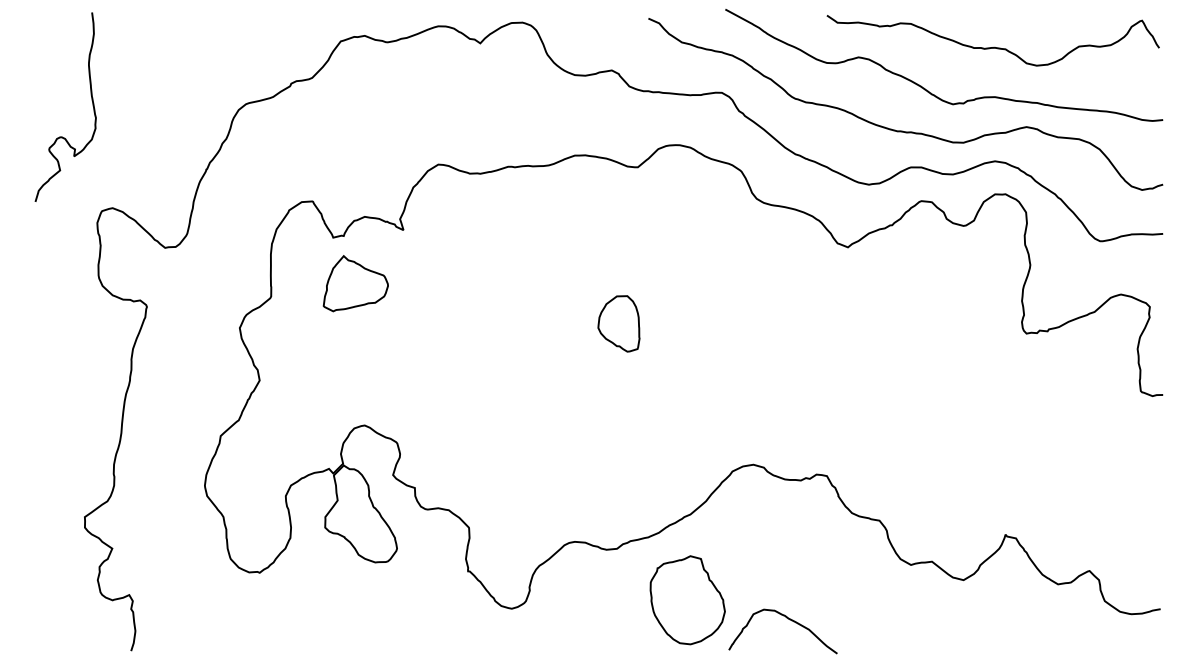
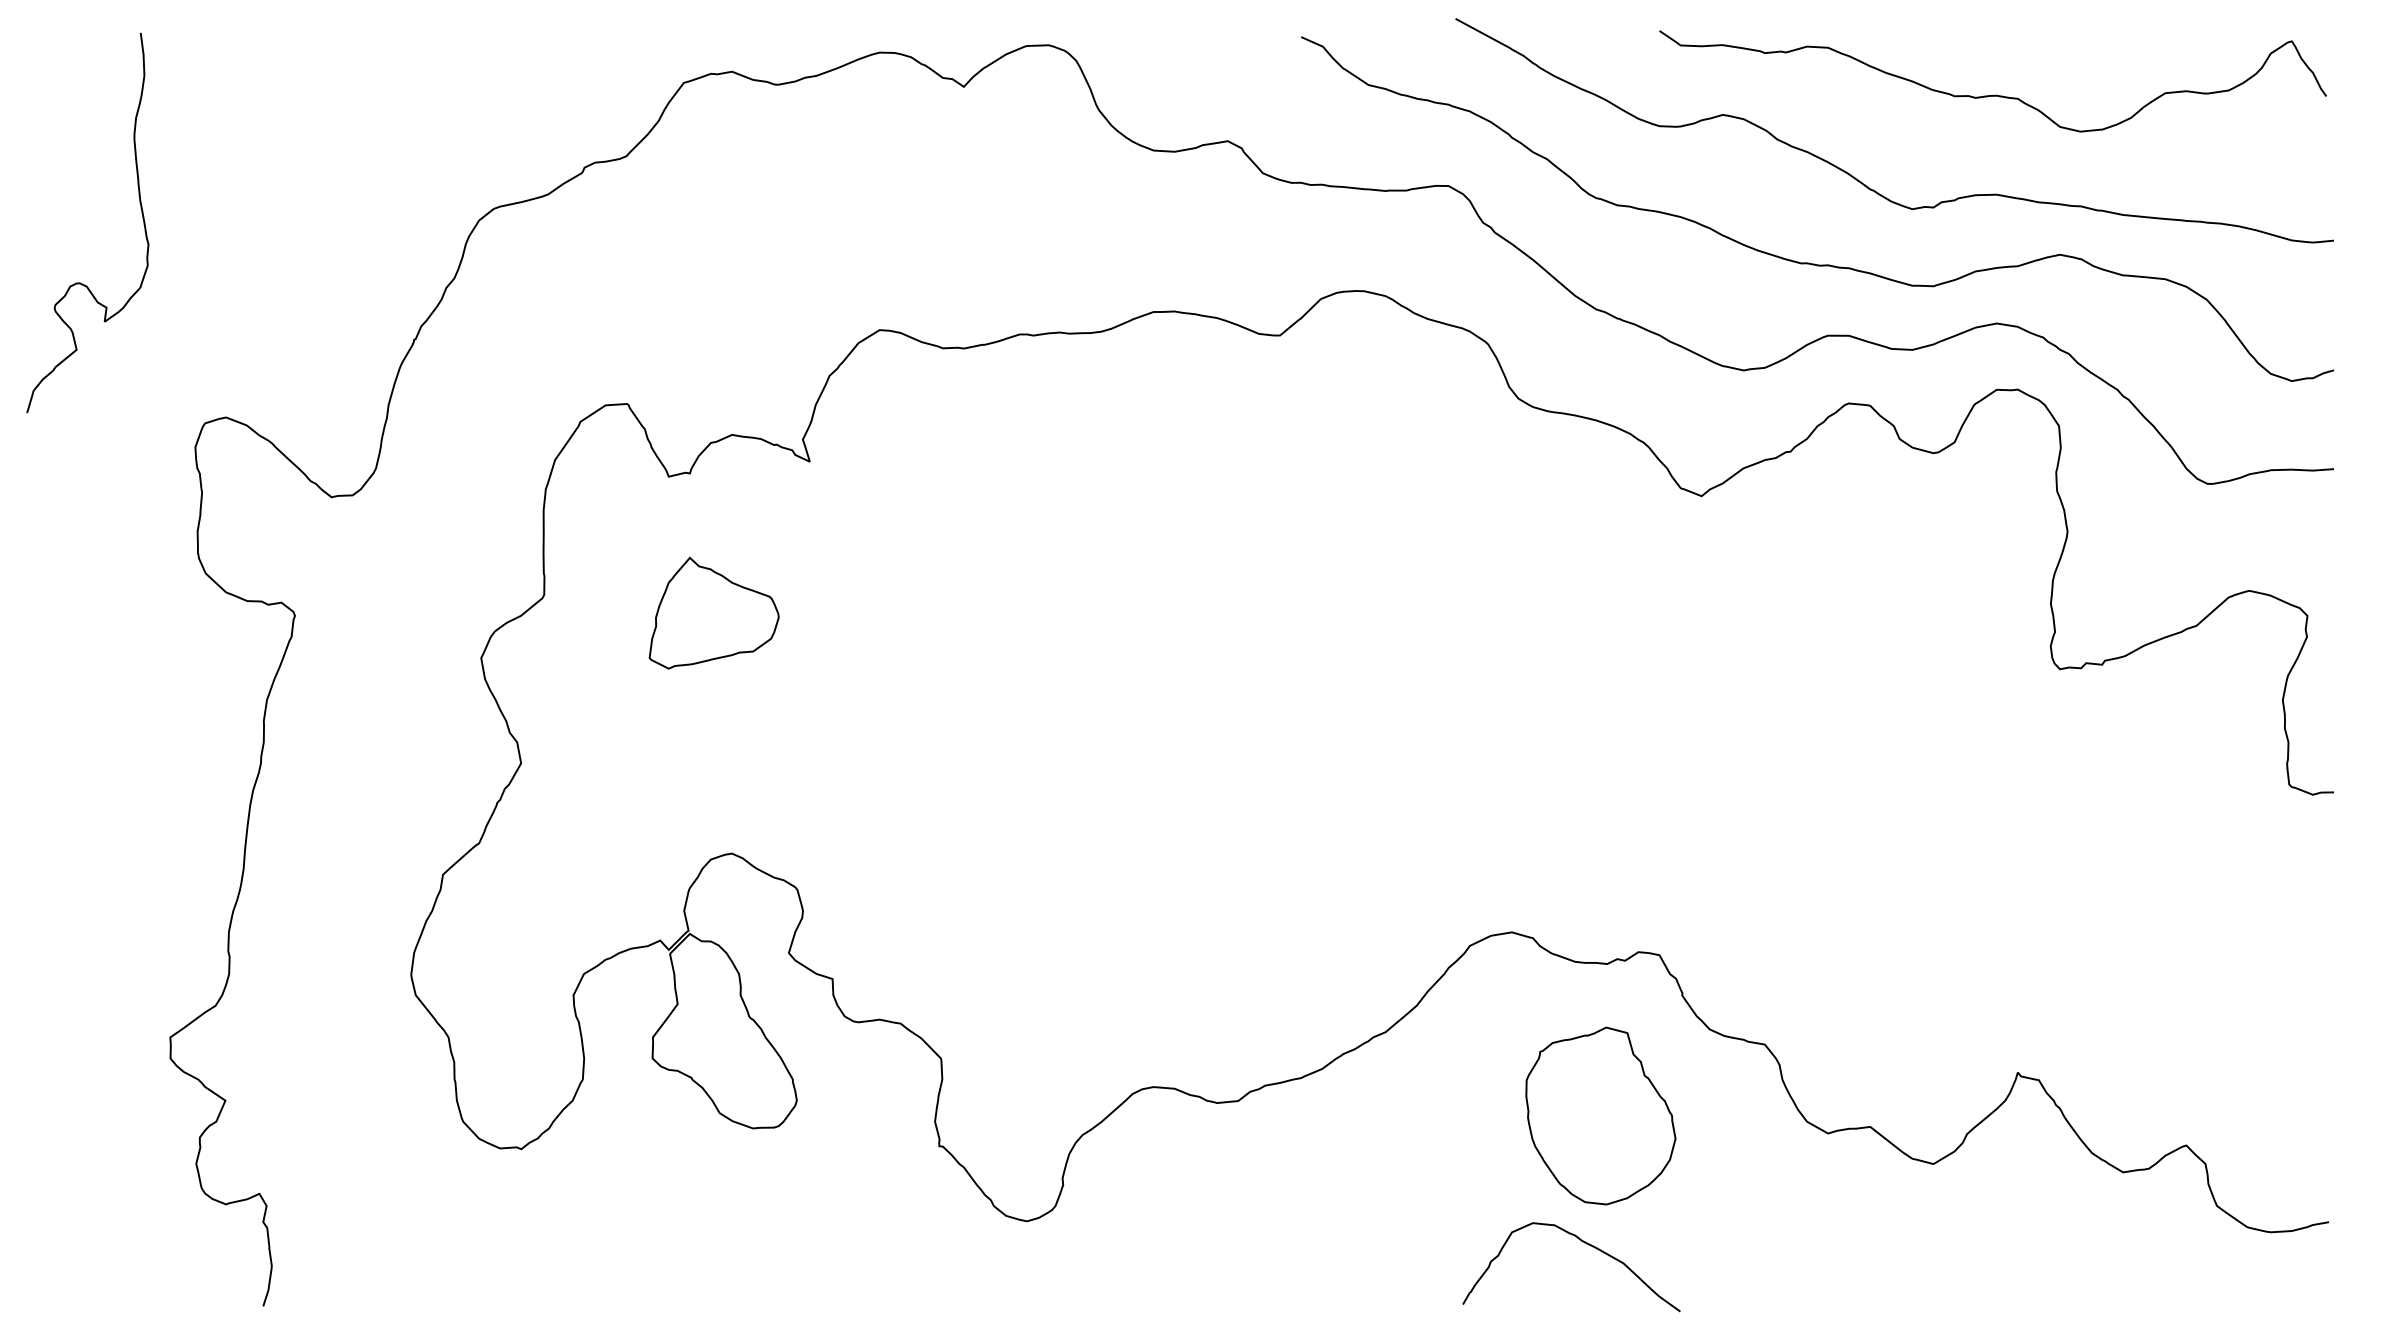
curve: (91, 100) -> (139, 209), moved
part: (355, 283) -> (713, 612), moved
part: (618, 323) -> (1241, 648), removed
part: (687, 600) -> (1600, 1116), moved

